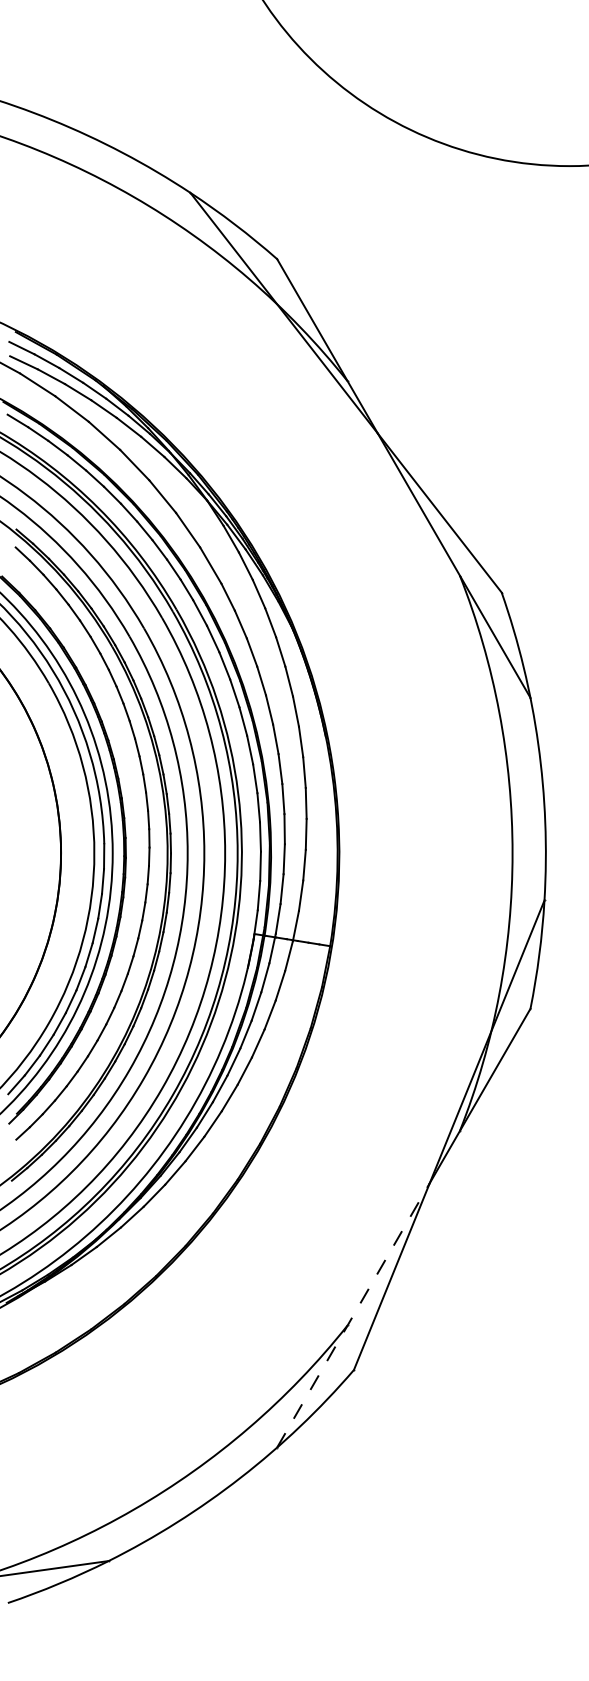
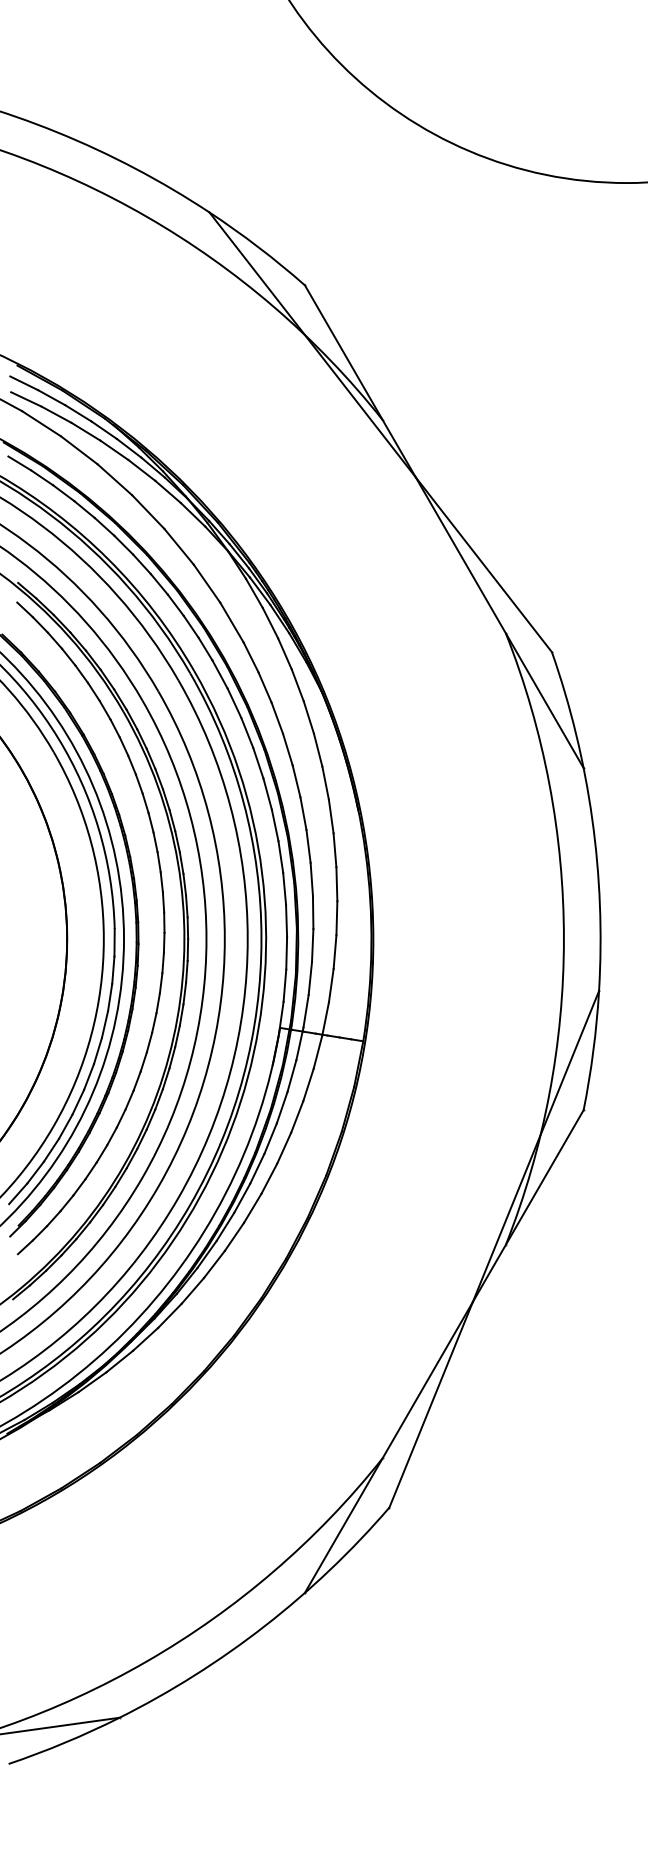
line: (353, 1315) -> (388, 1447), dashed -> solid

